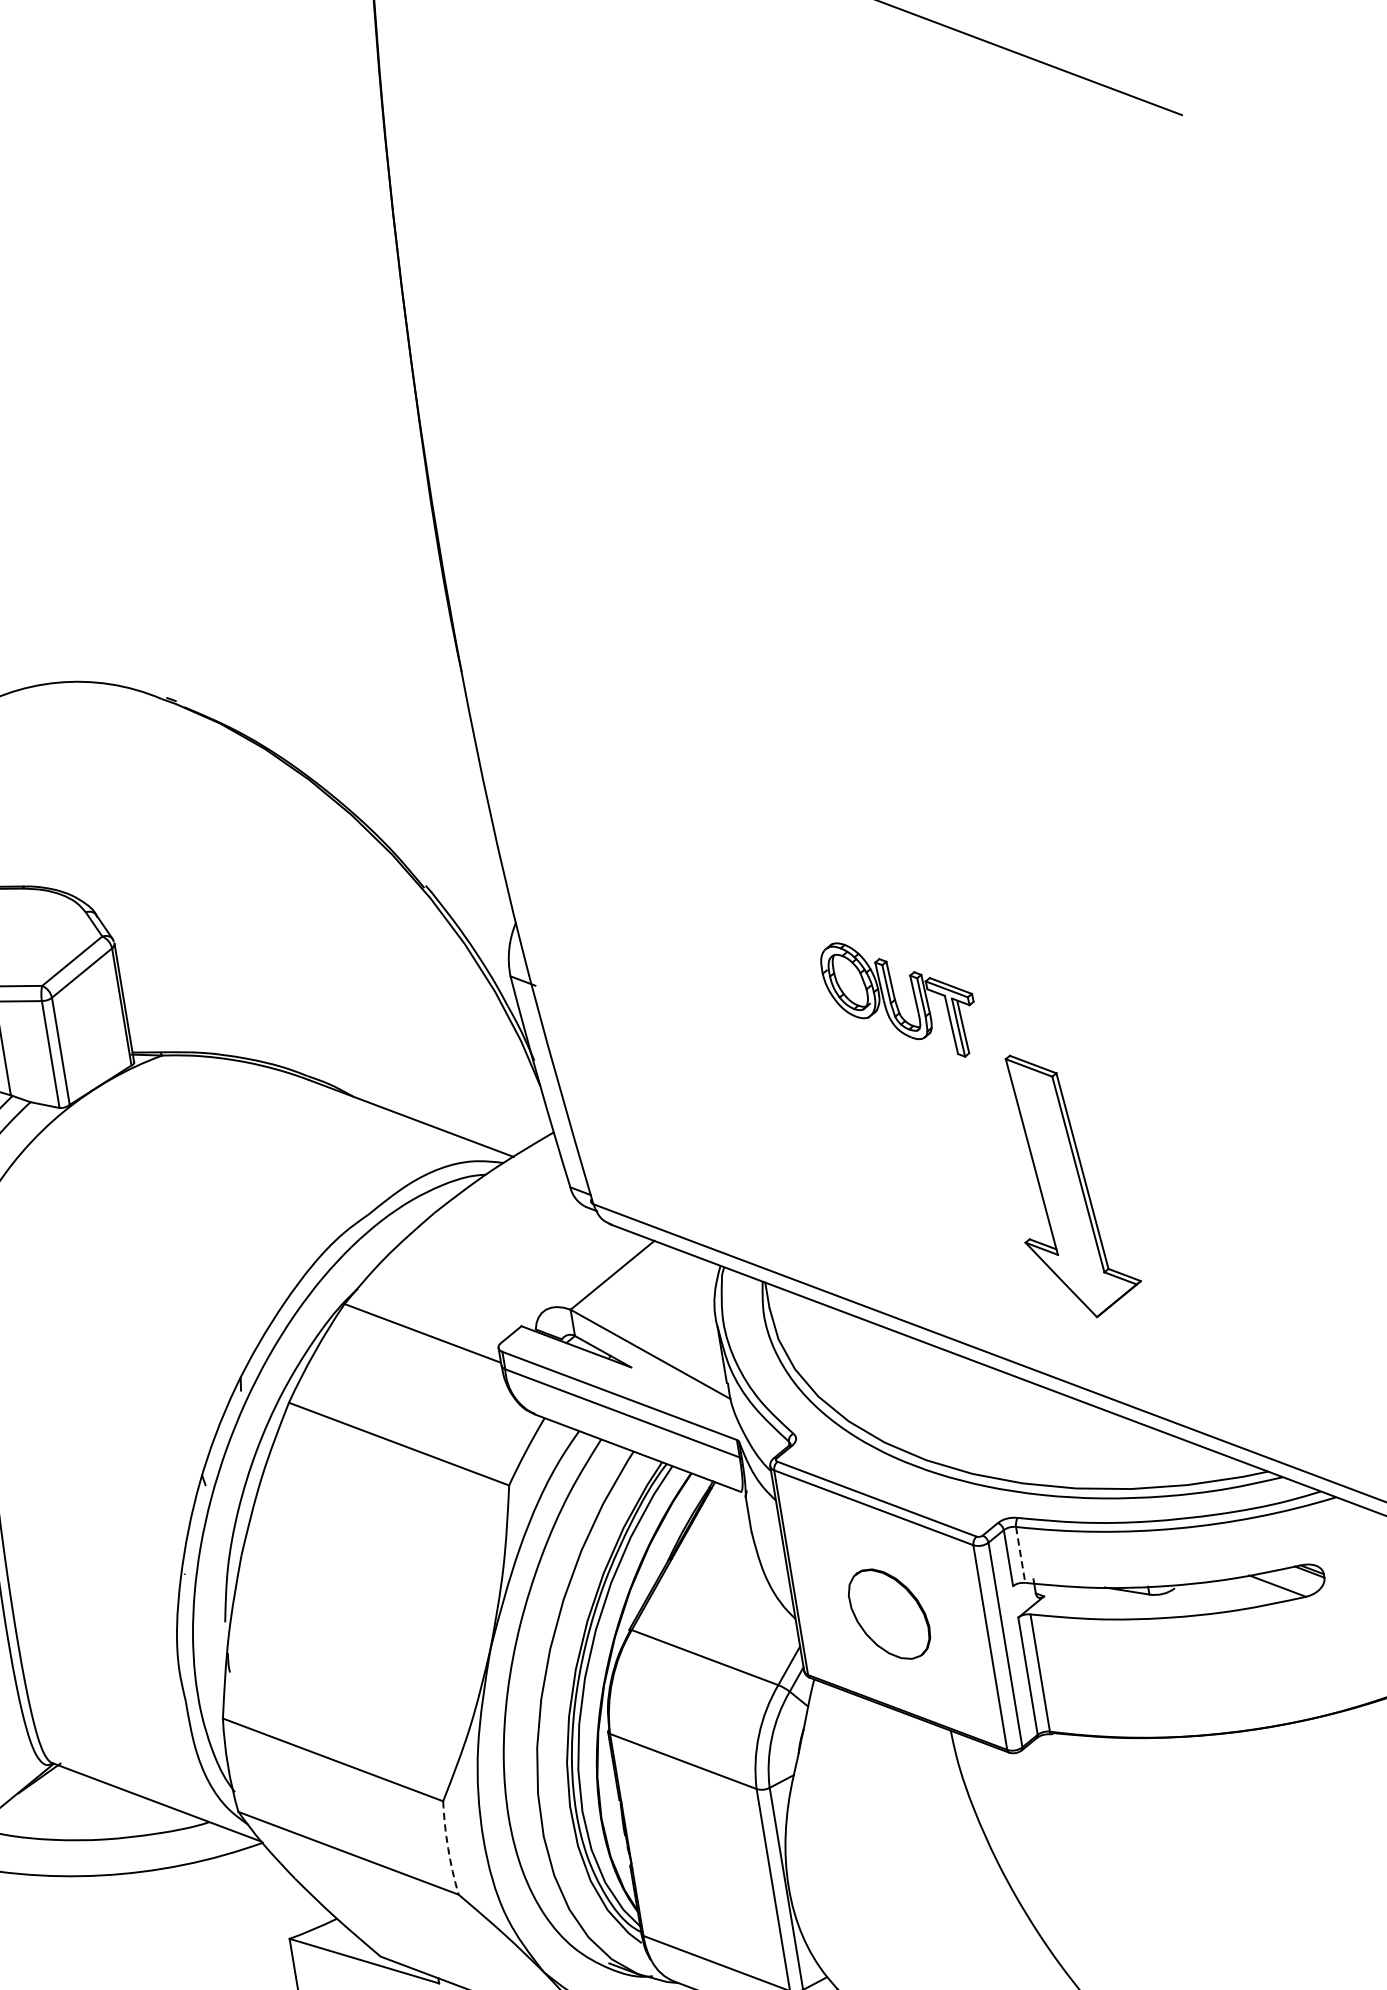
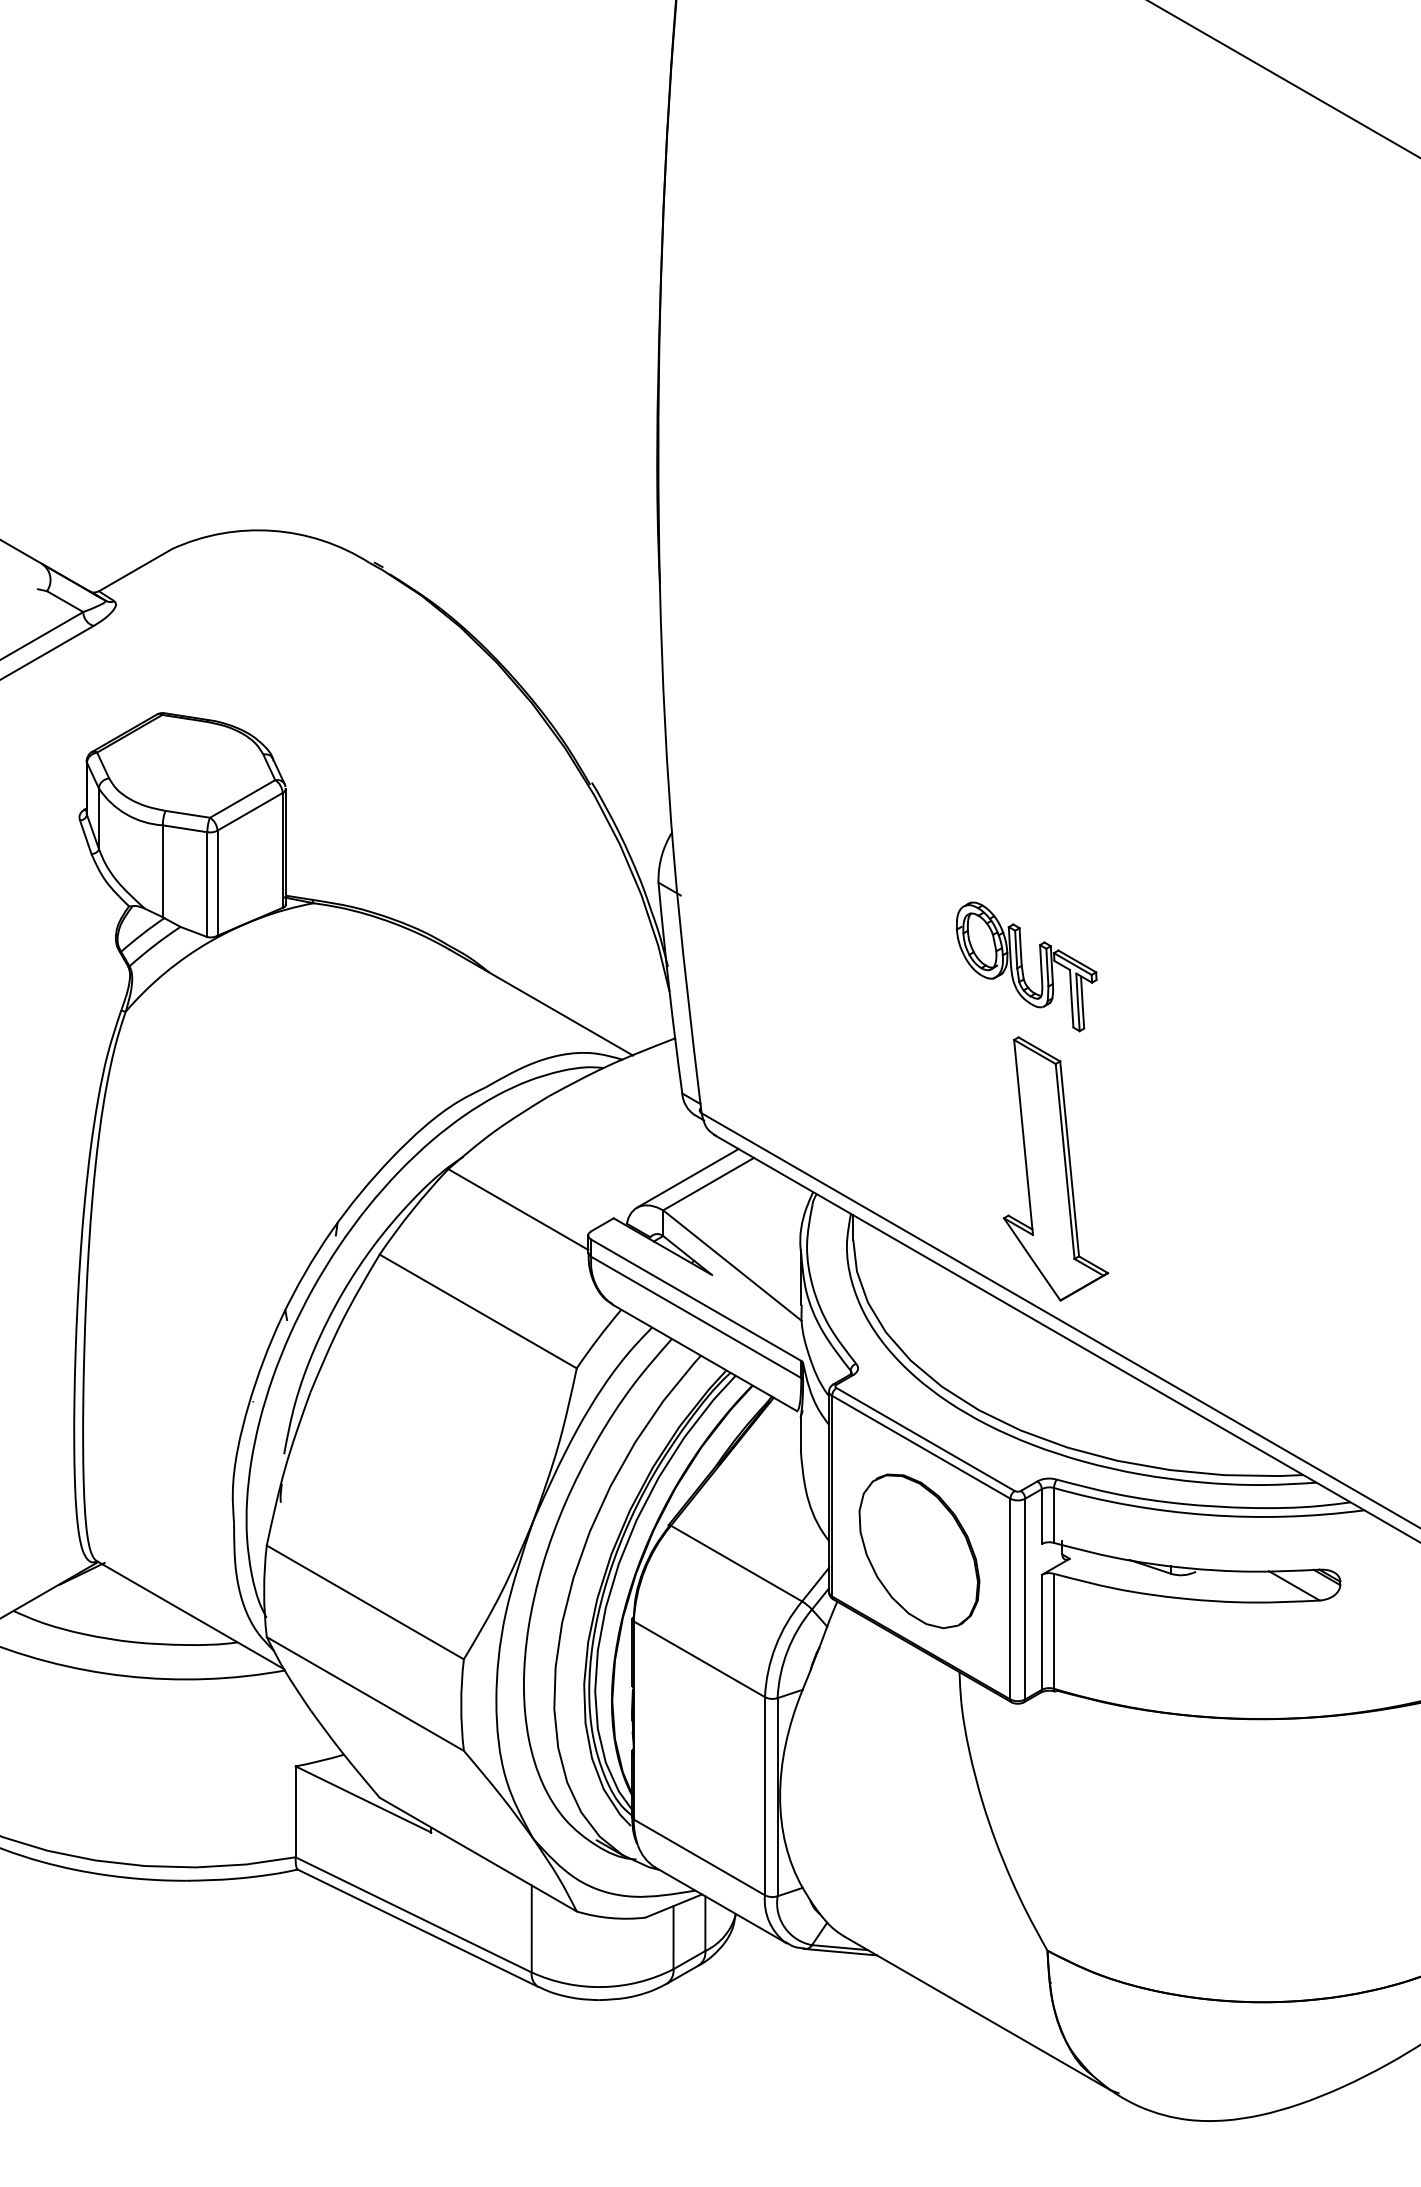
part: (1069, 1183) -> (1055, 1168), moved
line: (590, 1273) -> (687, 1178), added
line: (1020, 1555) -> (1053, 1515), dashed -> solid
part: (889, 1614) -> (919, 1551), size x1.67
arc: (448, 1848) -> (461, 1705), dashed -> solid

